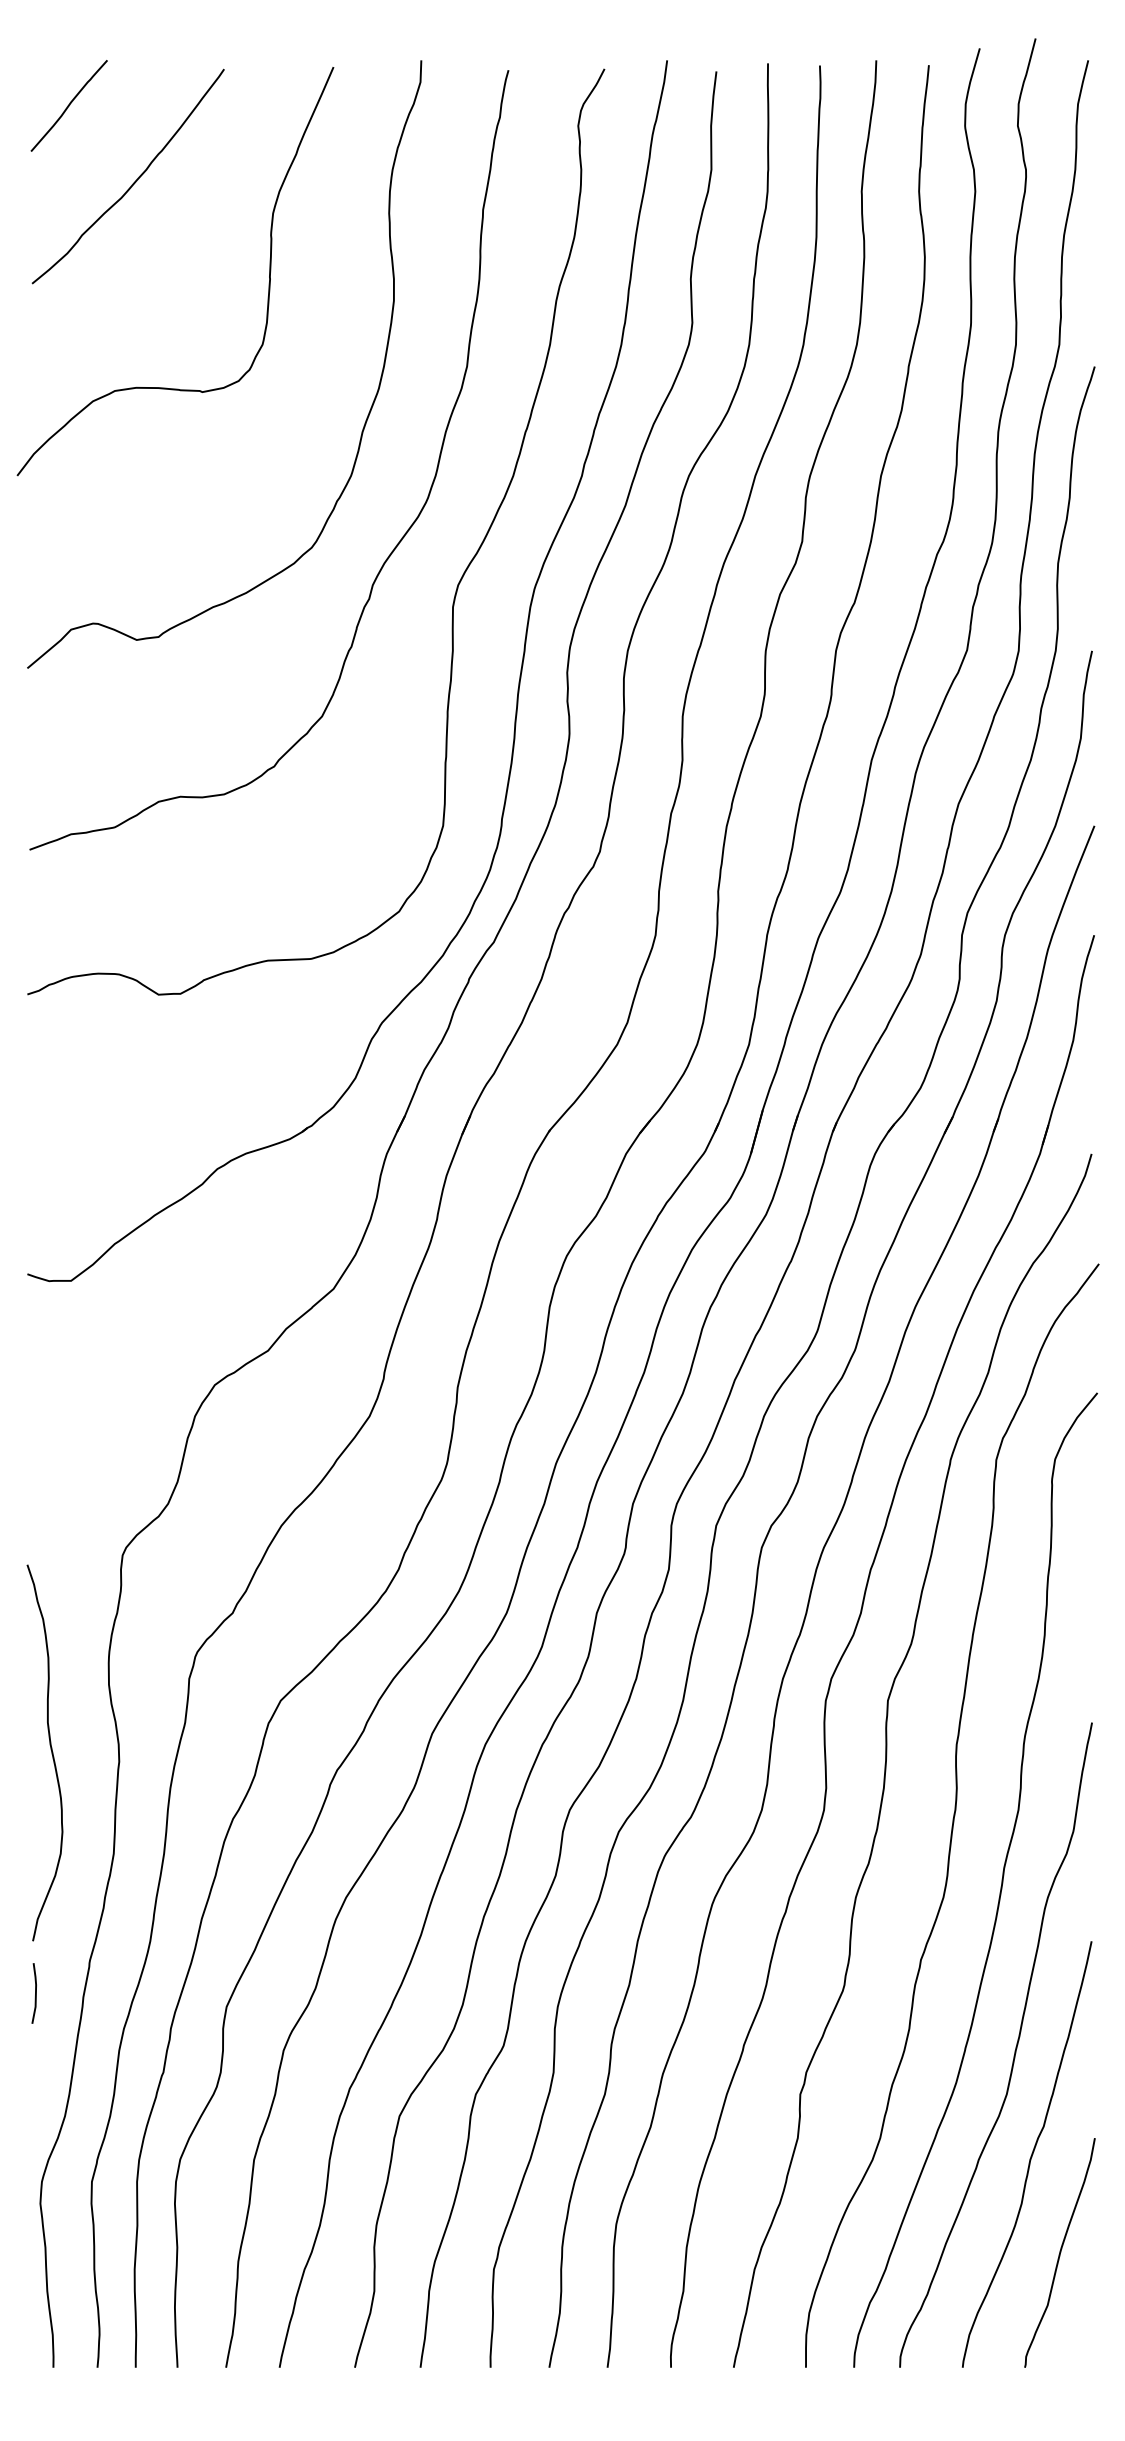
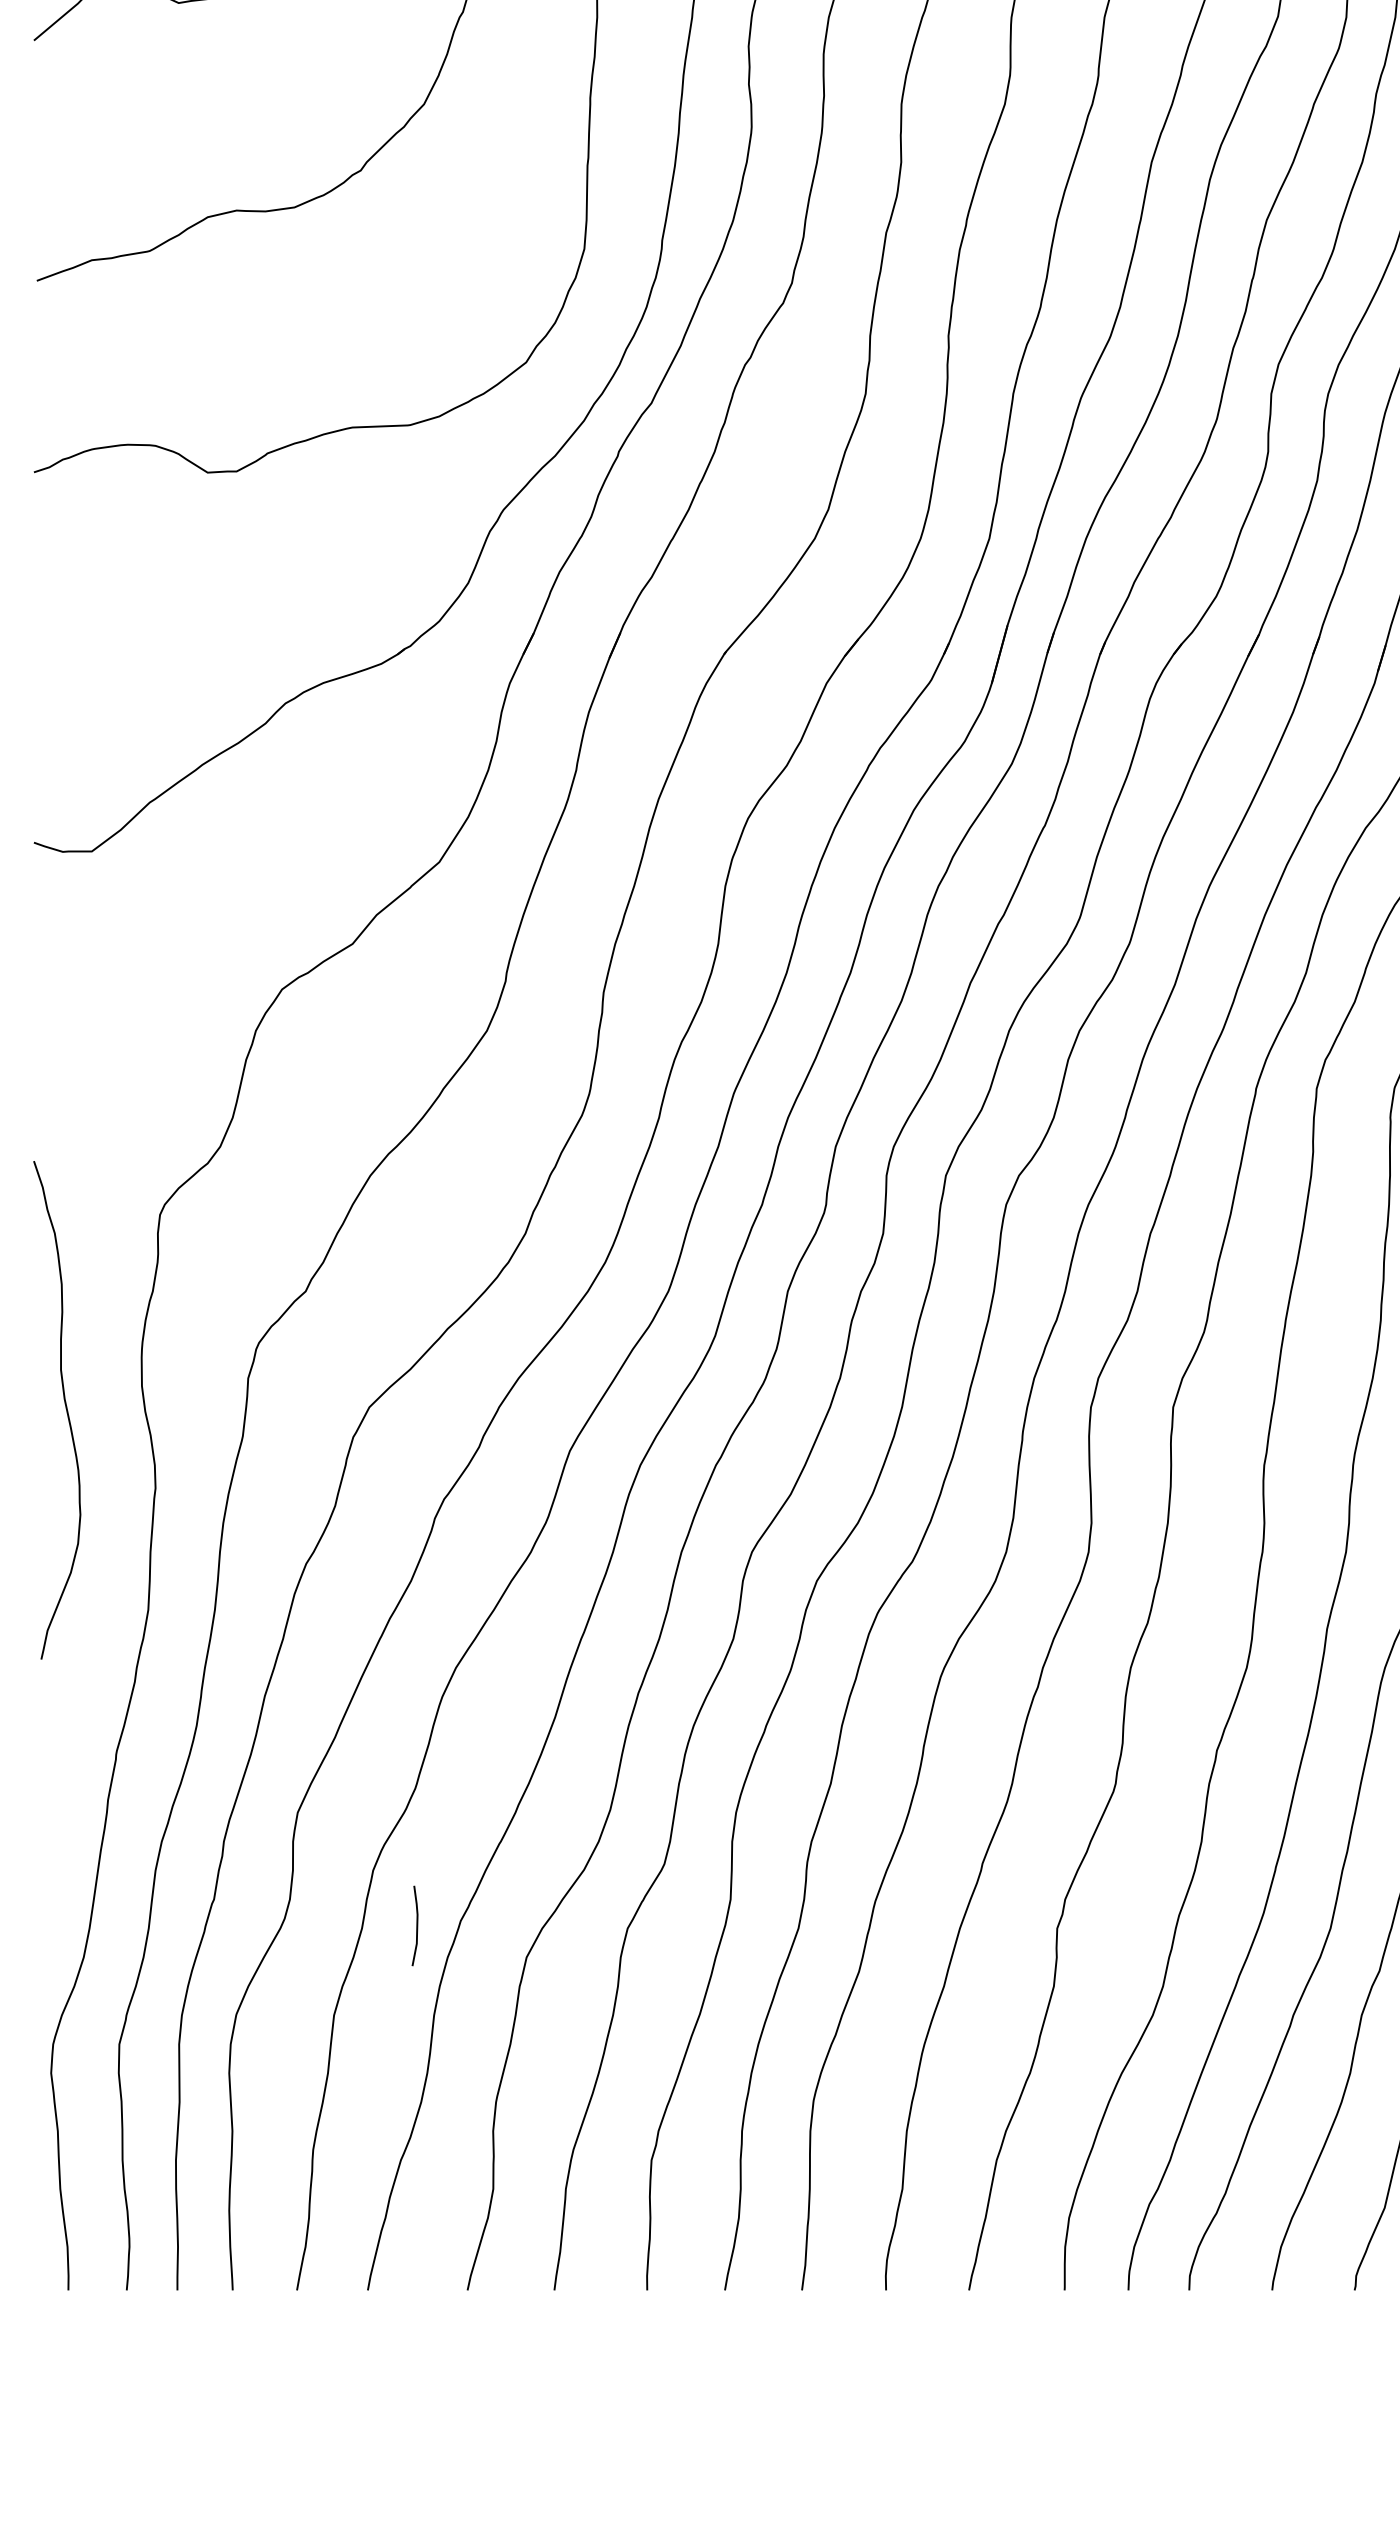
curve: (50, 1749) -> (64, 1405), moved
line: (35, 1993) -> (416, 1925), moved

